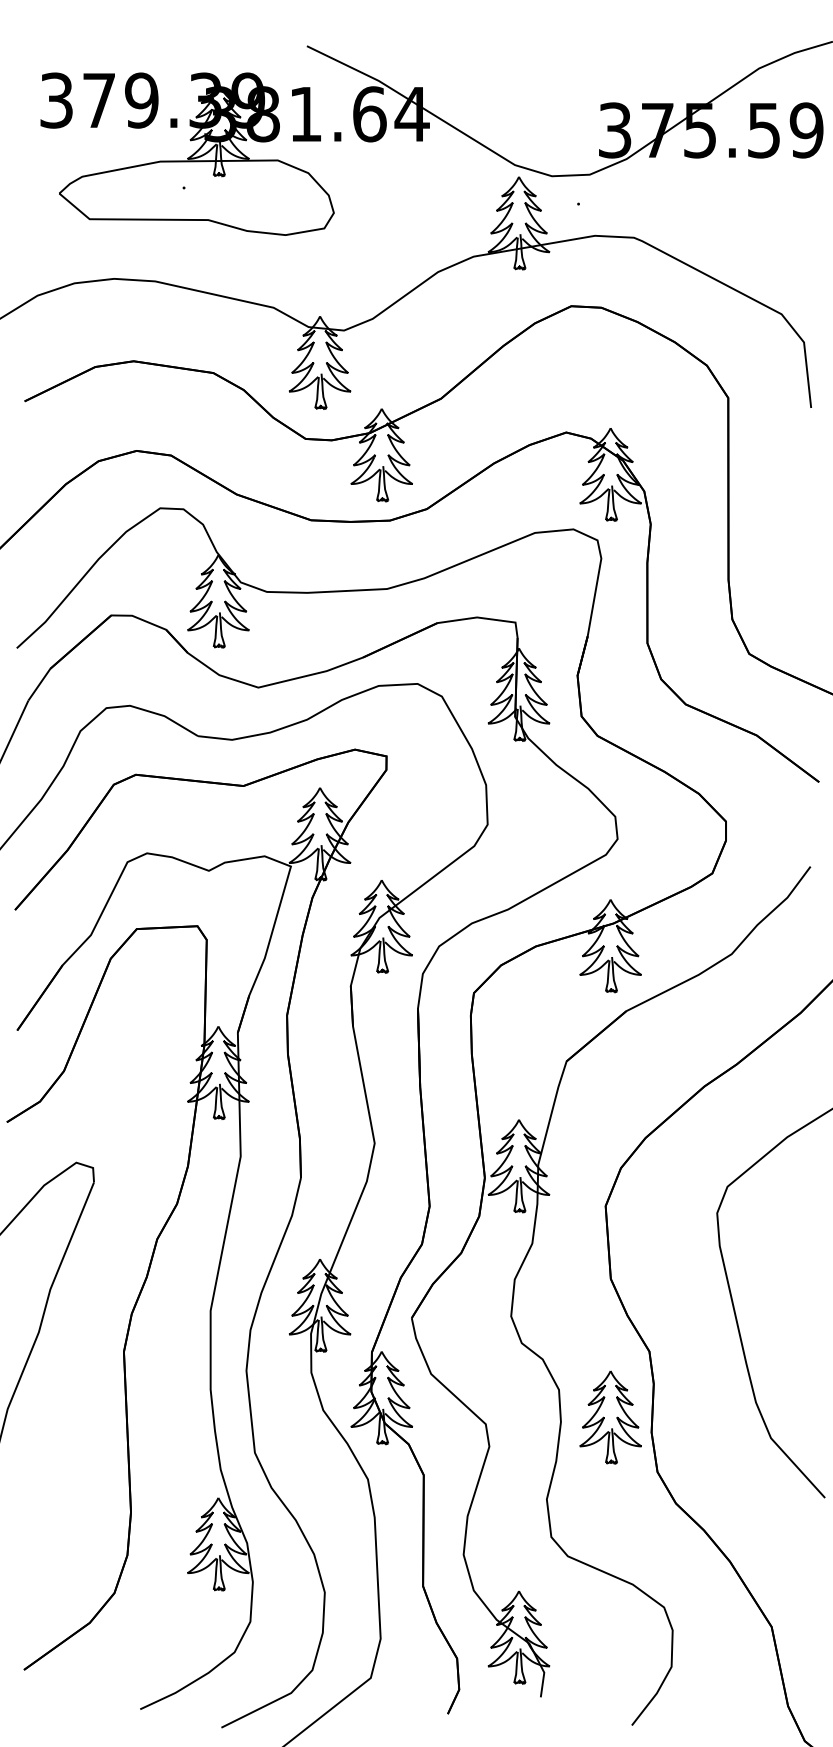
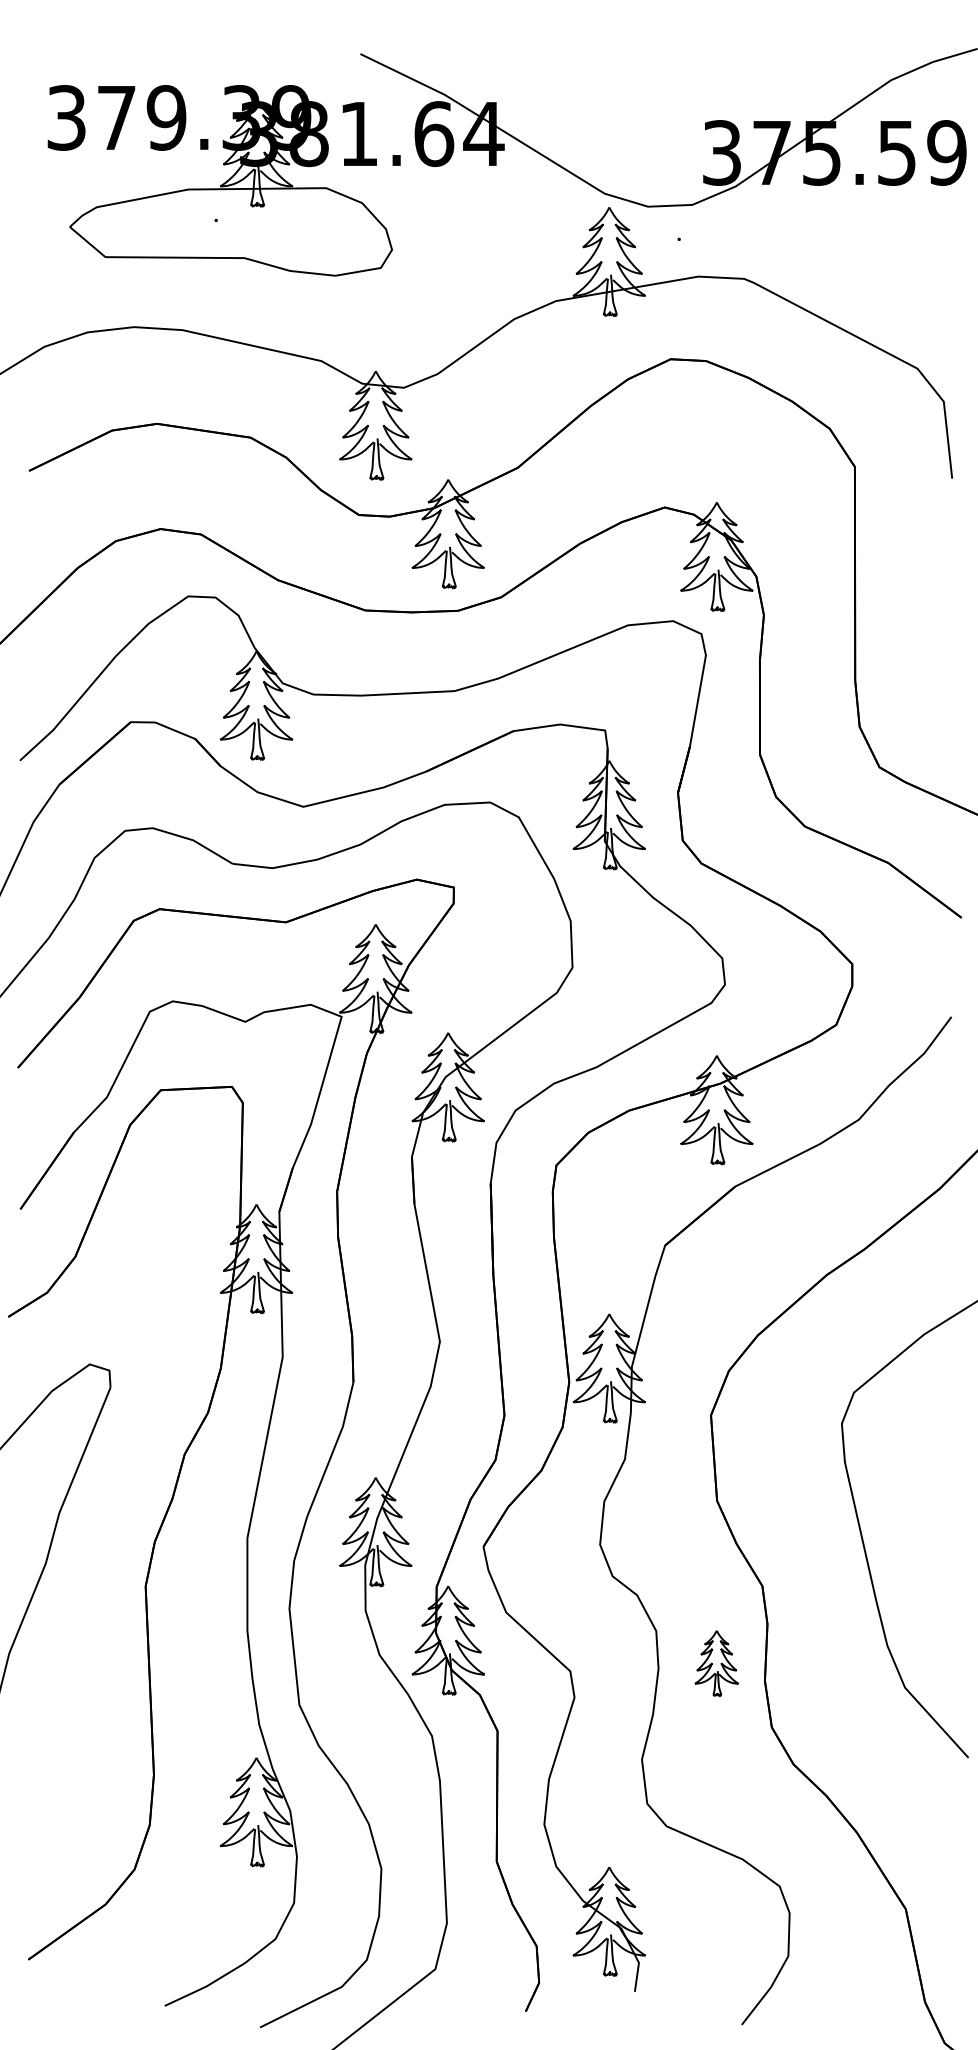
part: (610, 1417) -> (716, 1663), size x0.6

